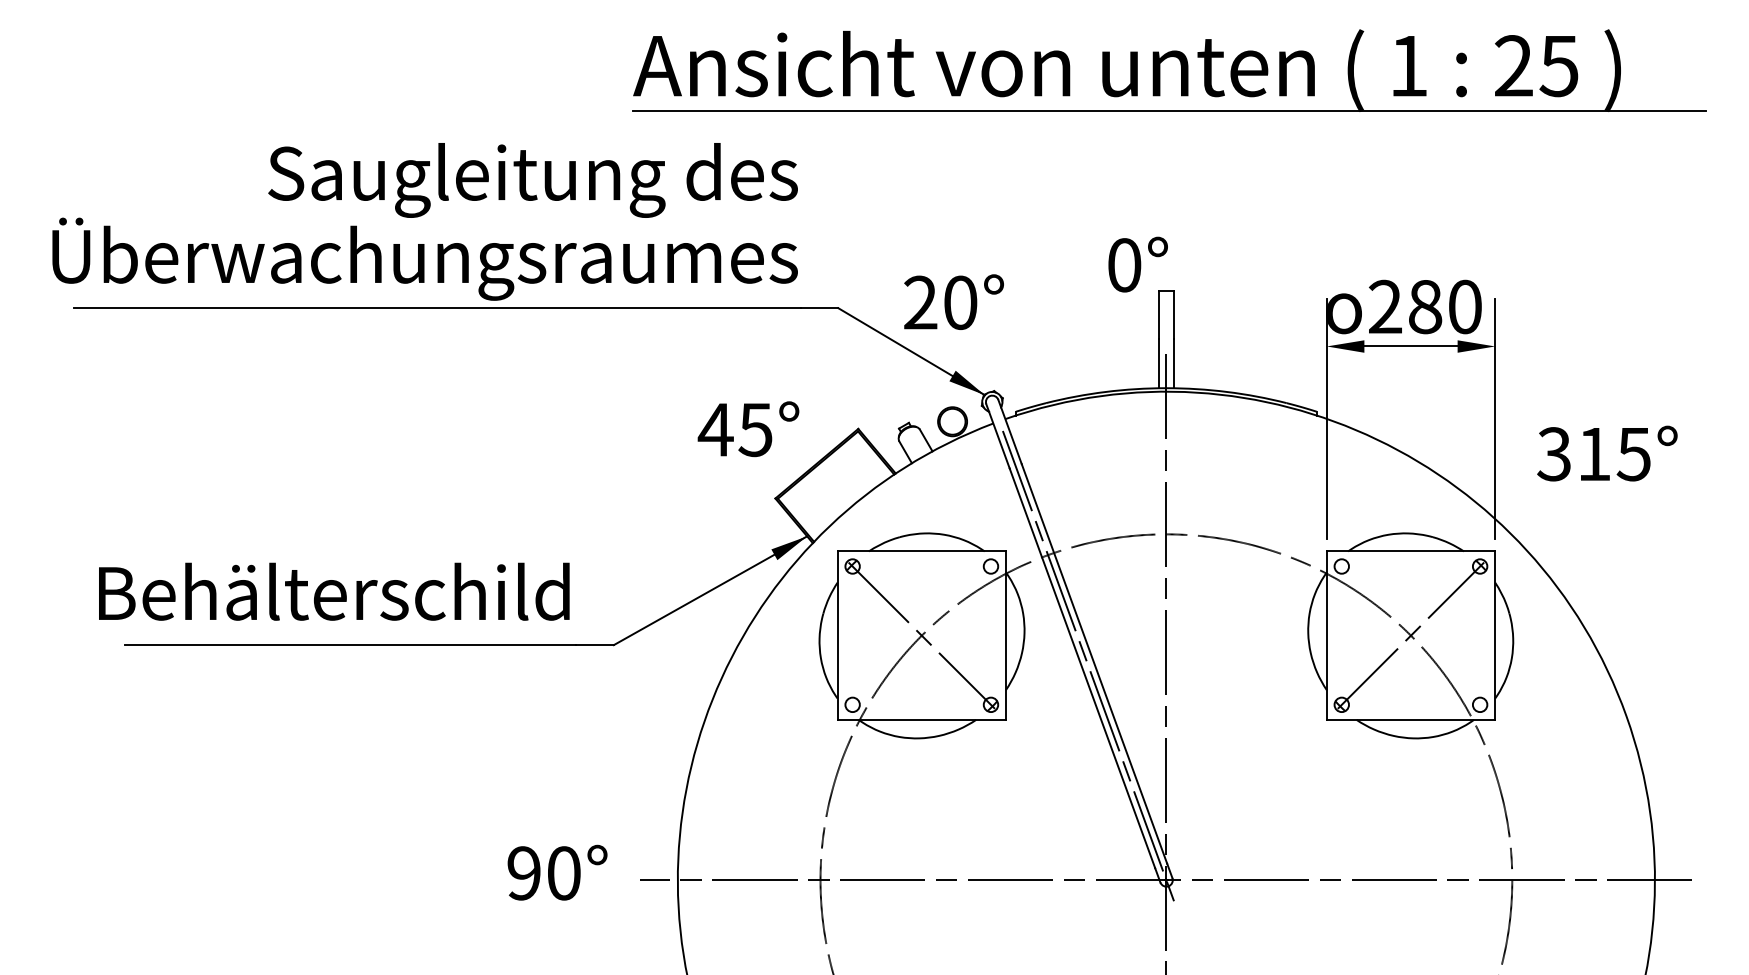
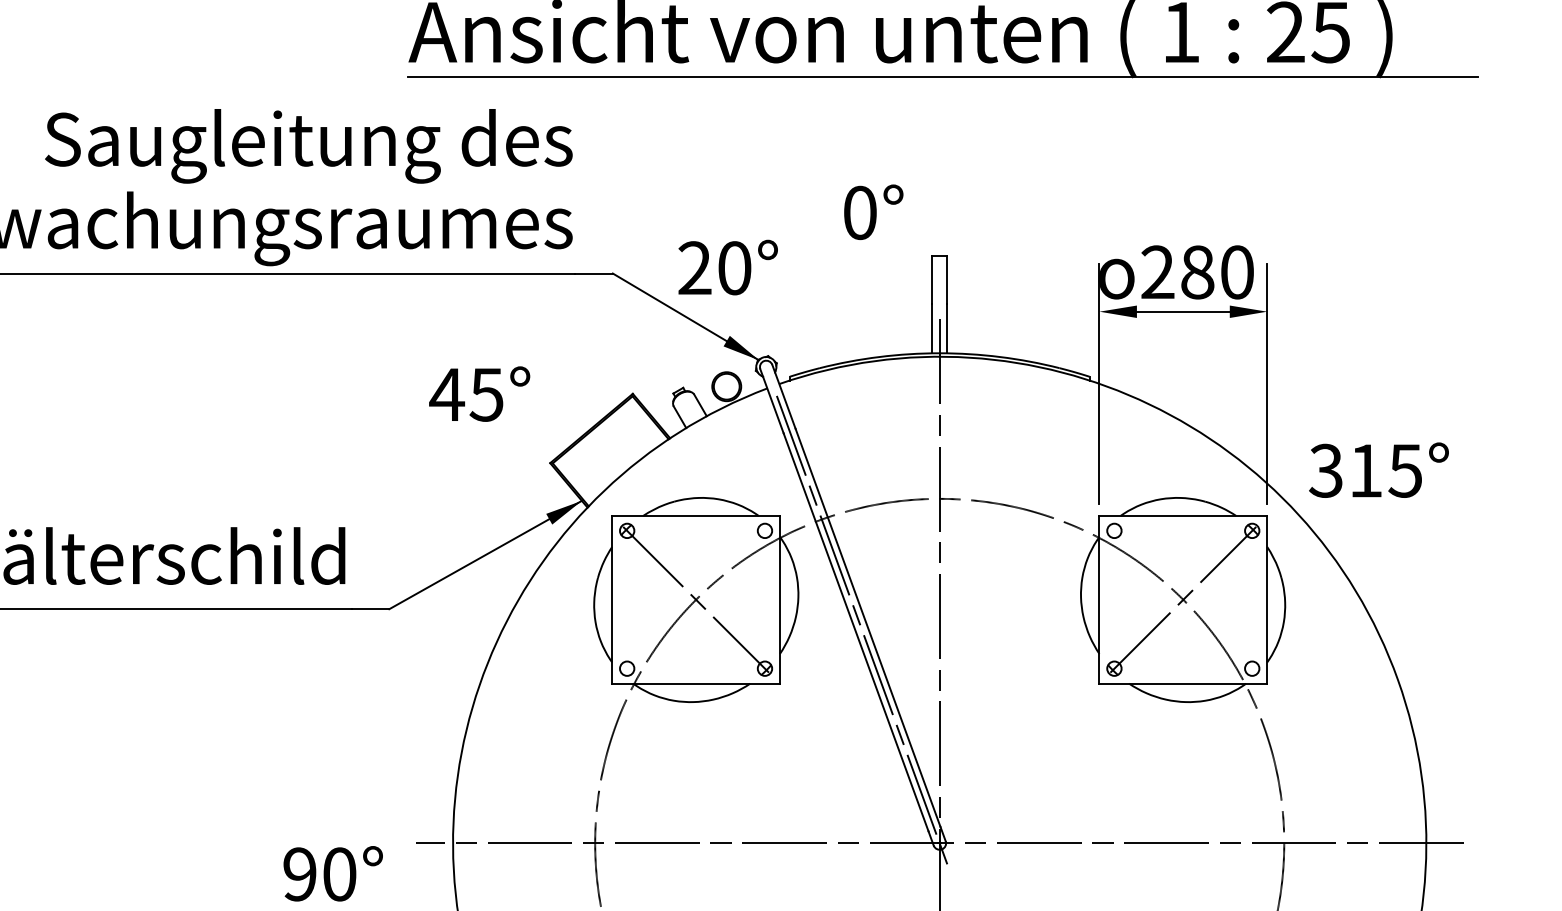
text: (1137, 264) -> (873, 212), moved
text: (748, 429) -> (479, 394), moved
text: (1607, 453) -> (1379, 470), moved
text: (557, 872) -> (333, 873), moved

